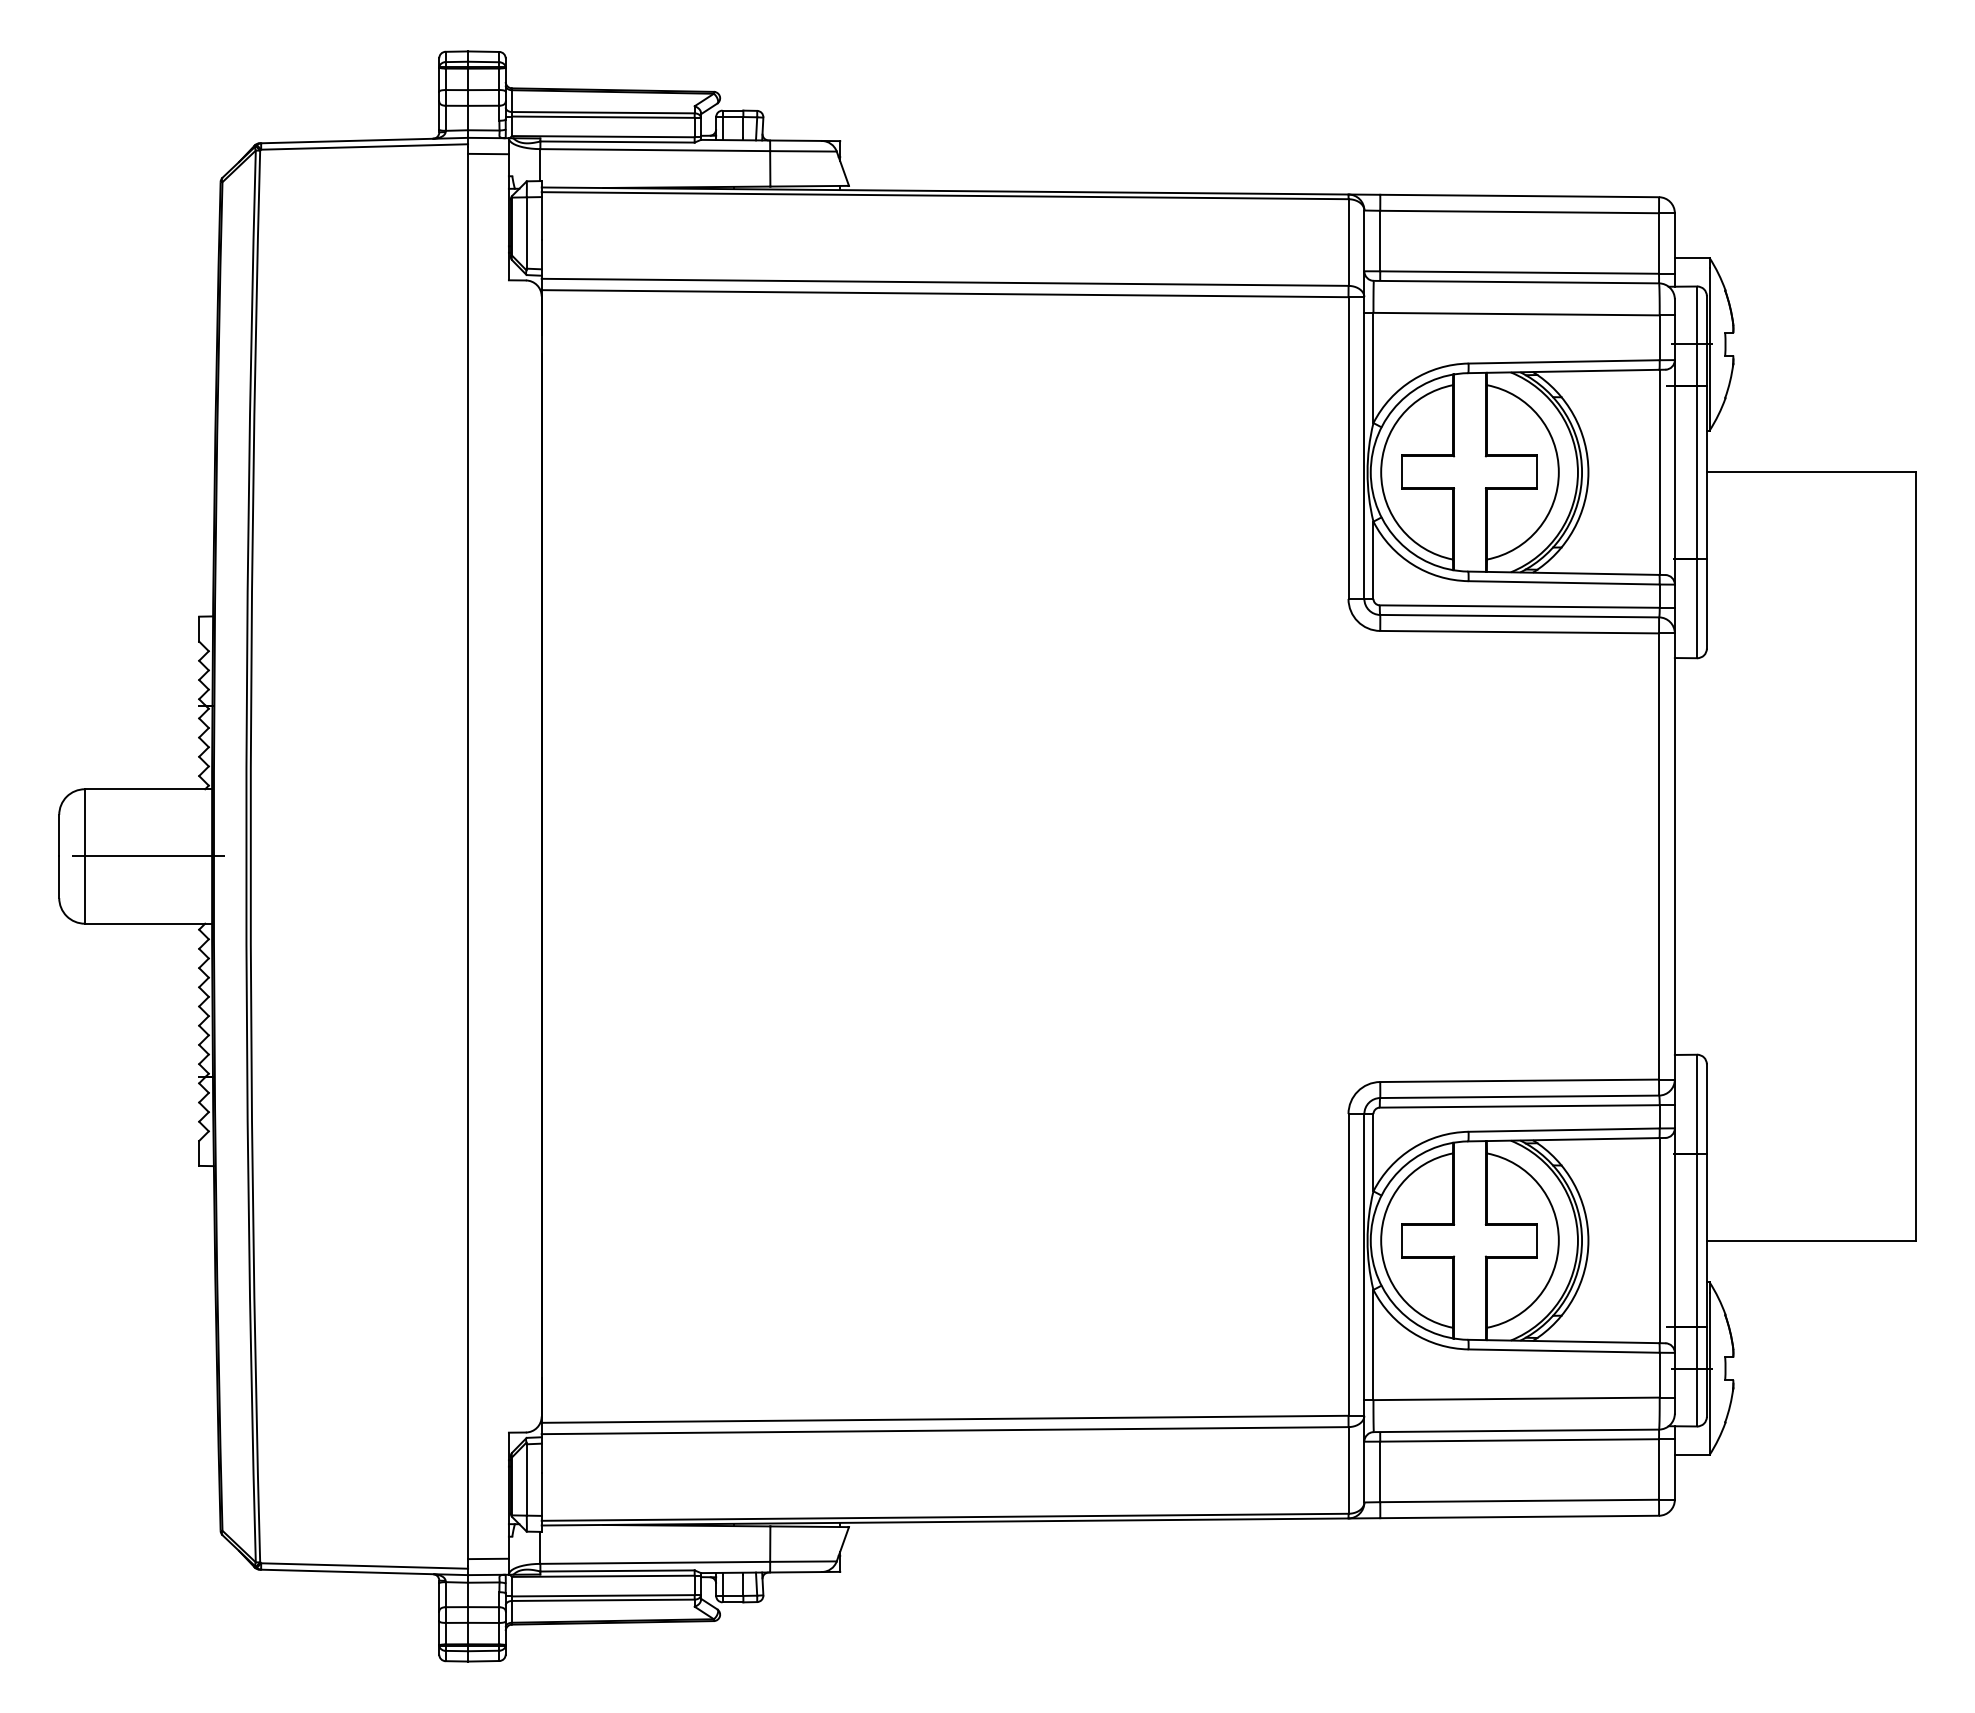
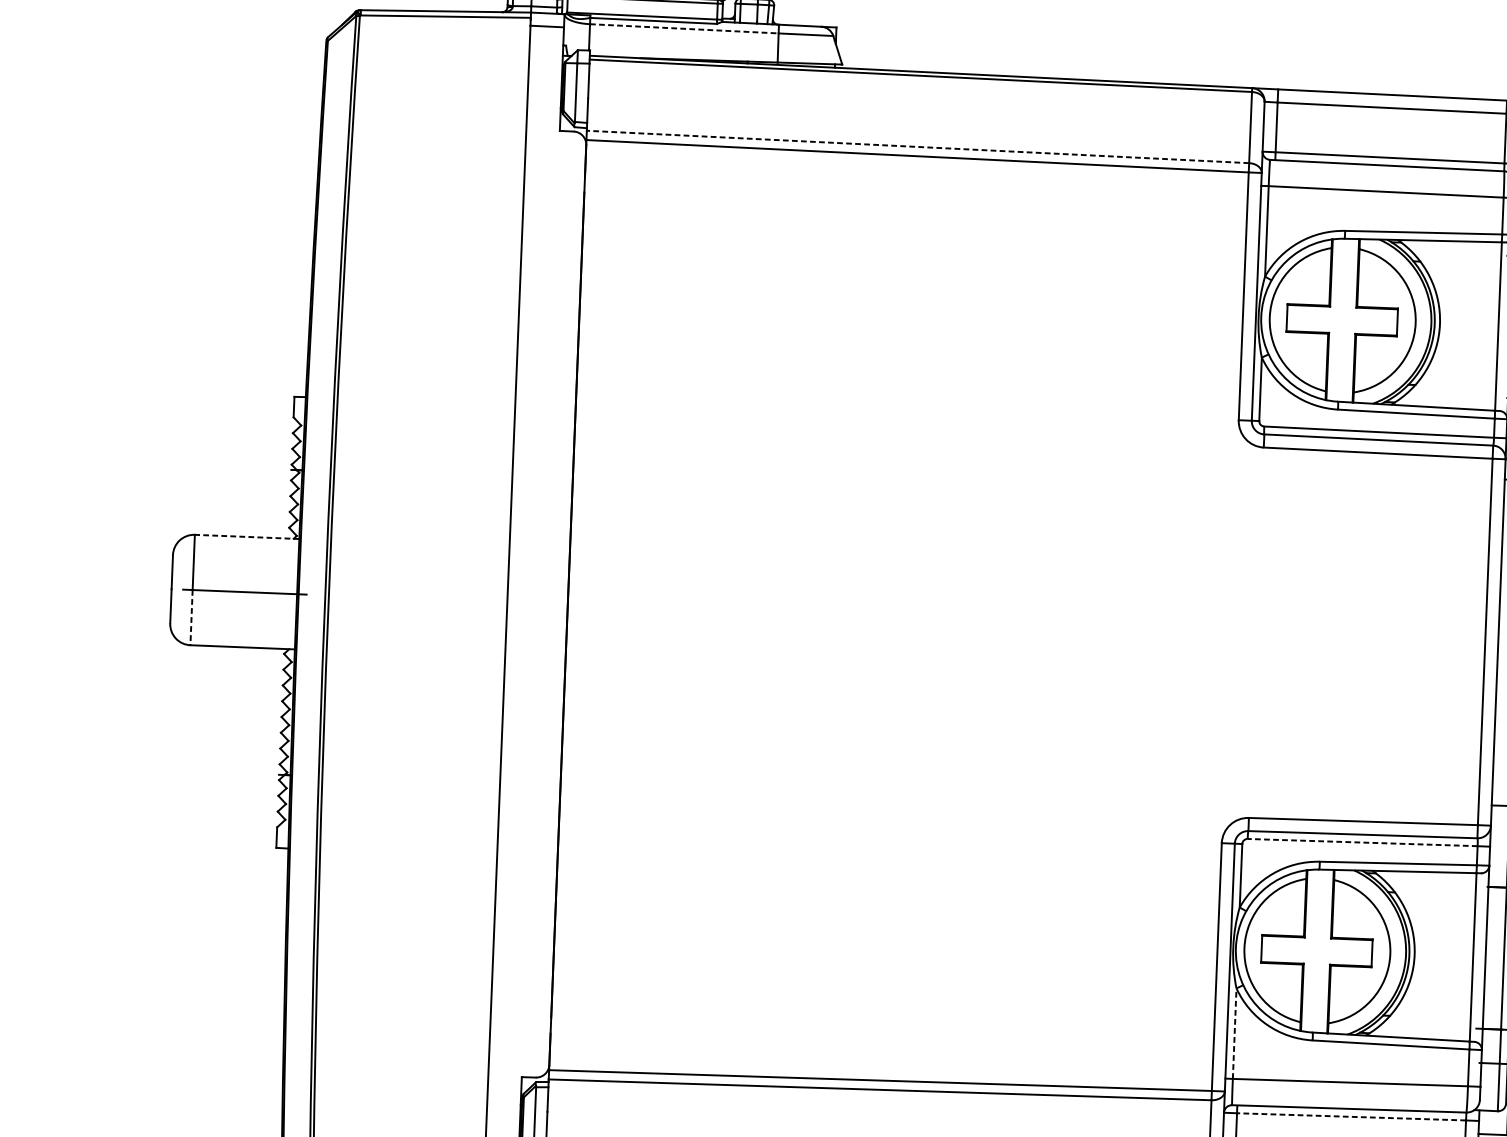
line: (655, 150) -> (684, 29), solid -> dashed
line: (944, 282) -> (917, 147), solid -> dashed
line: (148, 789) -> (247, 537), solid -> dashed
line: (84, 890) -> (191, 617), solid -> dashed
line: (1519, 1106) -> (1362, 842), solid -> dashed
line: (1373, 1344) -> (1234, 1033), solid -> dashed
line: (1519, 1440) -> (1351, 1116), solid -> dashed

